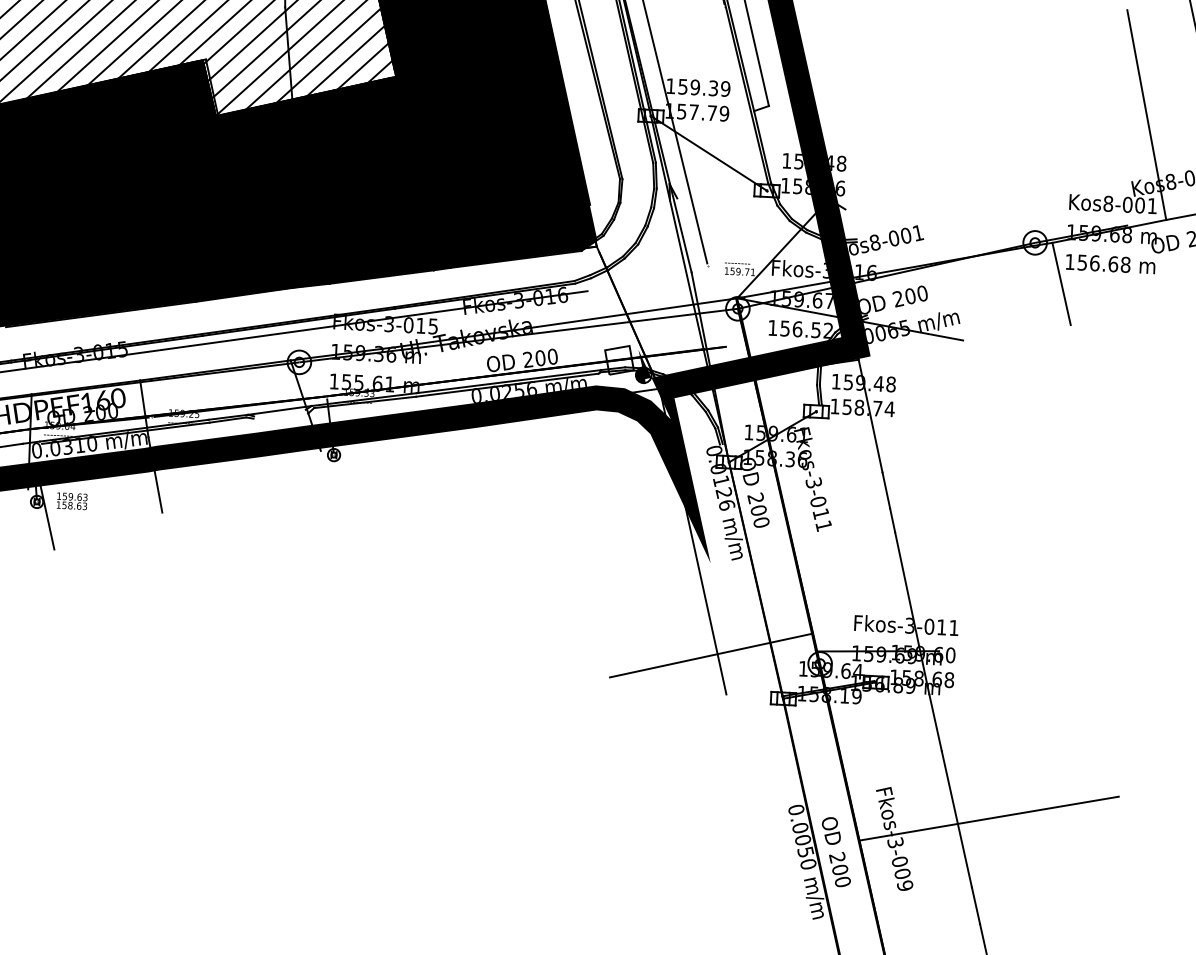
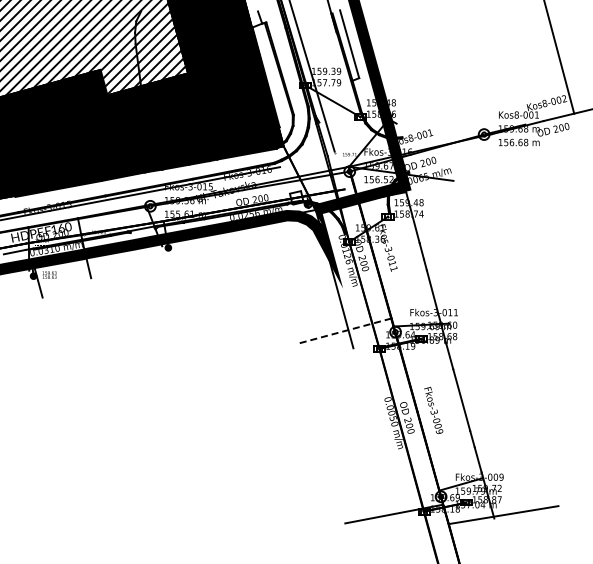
line: (1145, 114) -> (531, 73), removed
line: (1062, 283) -> (497, 152), removed
line: (711, 654) -> (345, 330), solid -> dashed
line: (989, 817) -> (476, 398), removed

